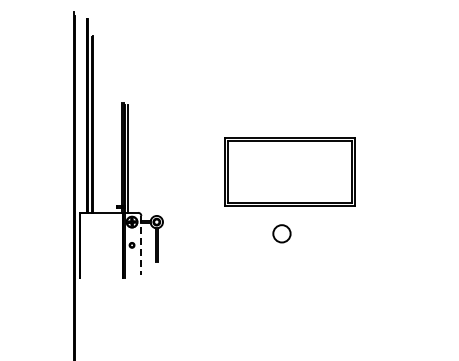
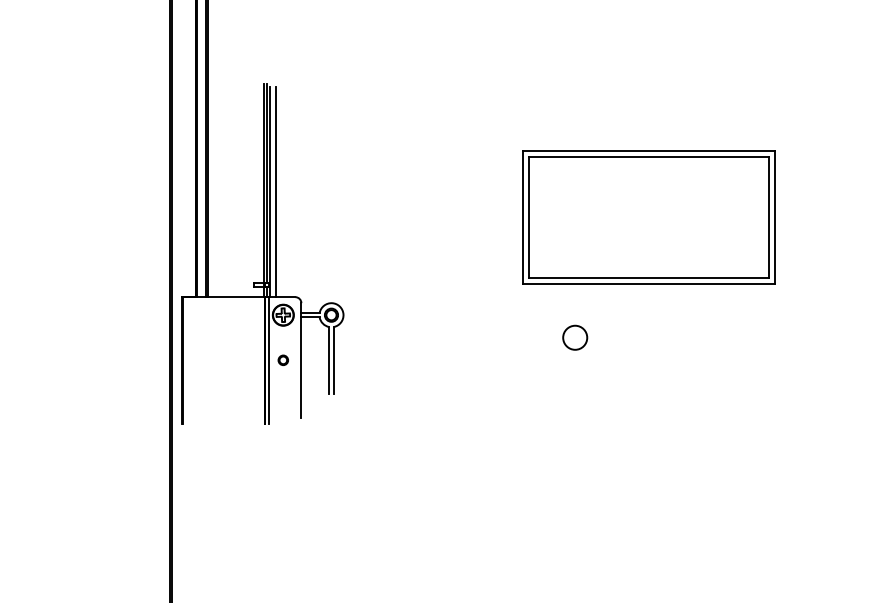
part: (289, 171) -> (647, 216), moved
circle: (282, 233) -> (575, 337), size x0.71
line: (141, 245) -> (301, 360), dashed -> solid

